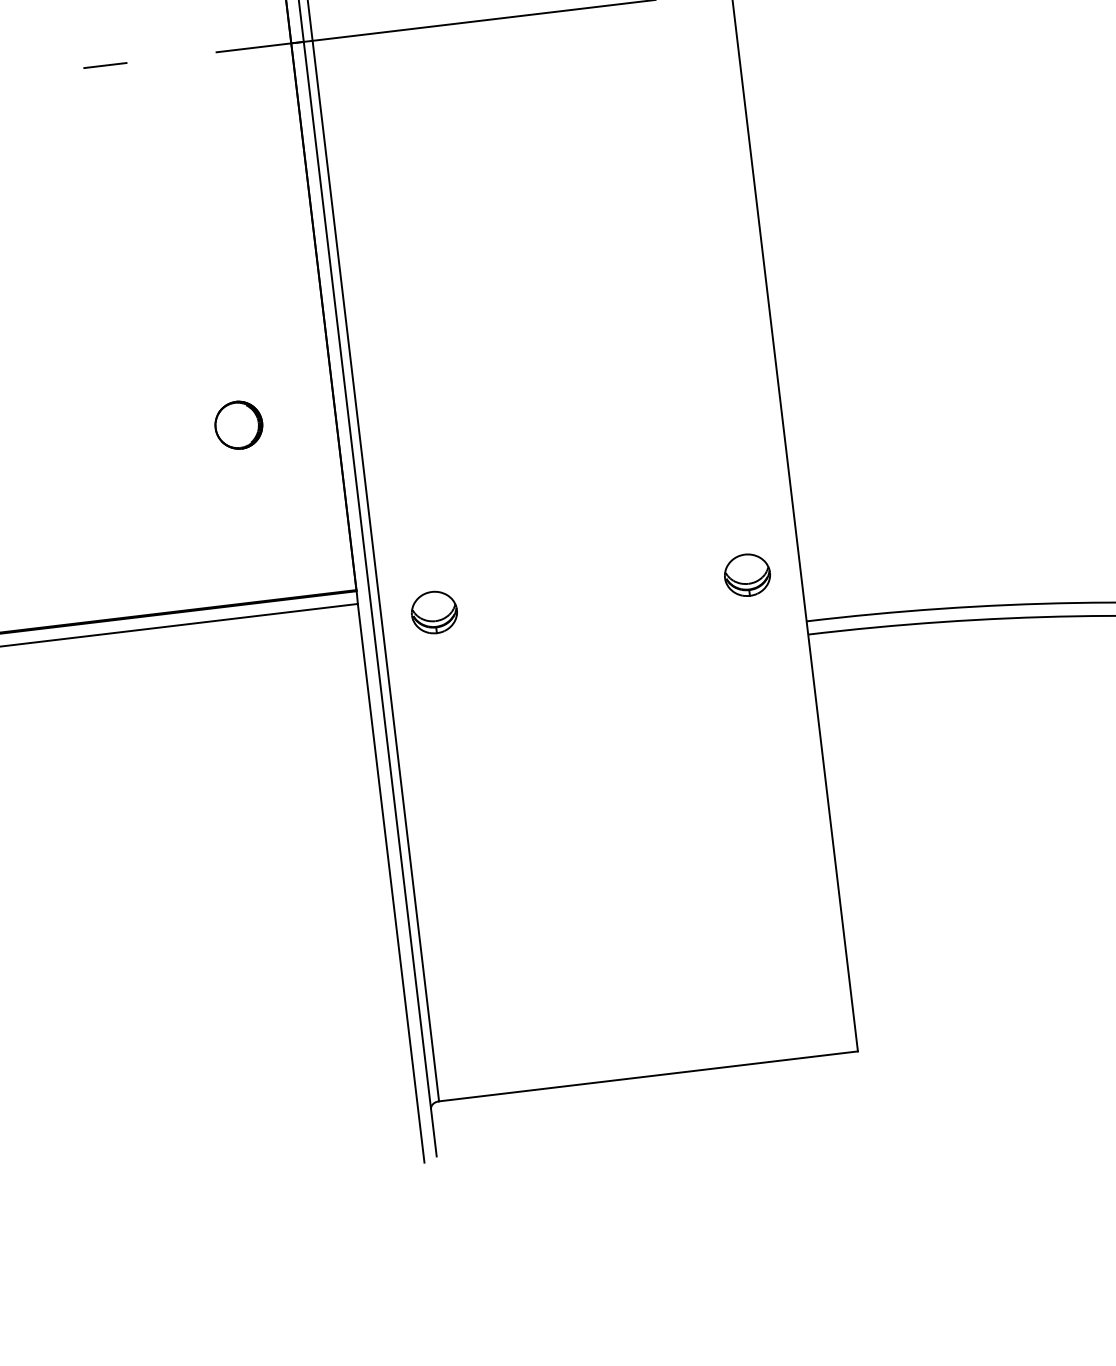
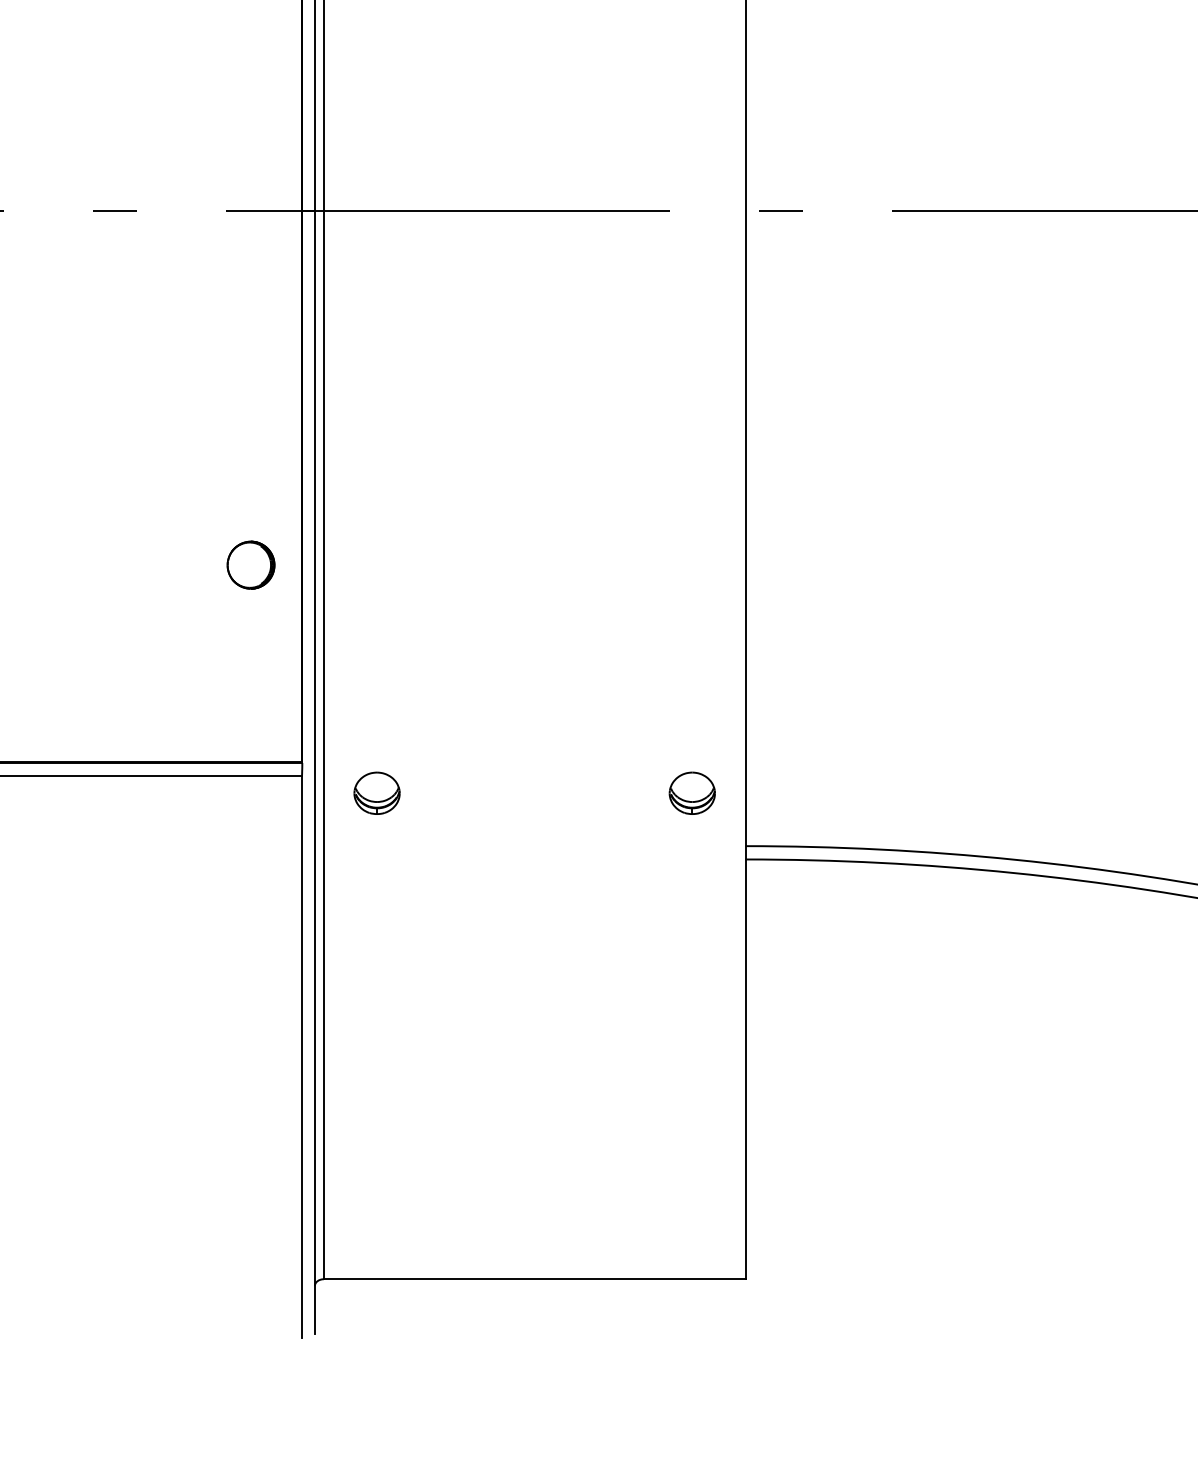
part: (238, 424) -> (250, 564), moved

